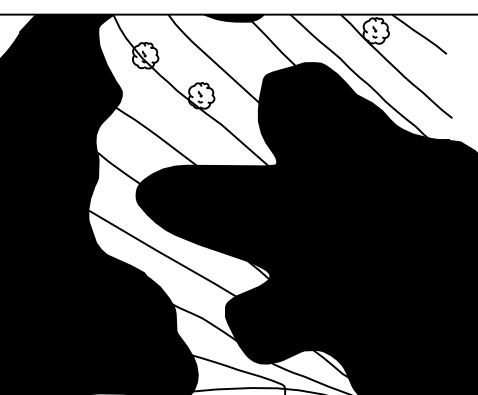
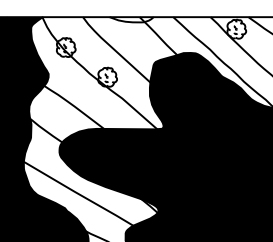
fill: (233, 17) -> (131, 19), removed

